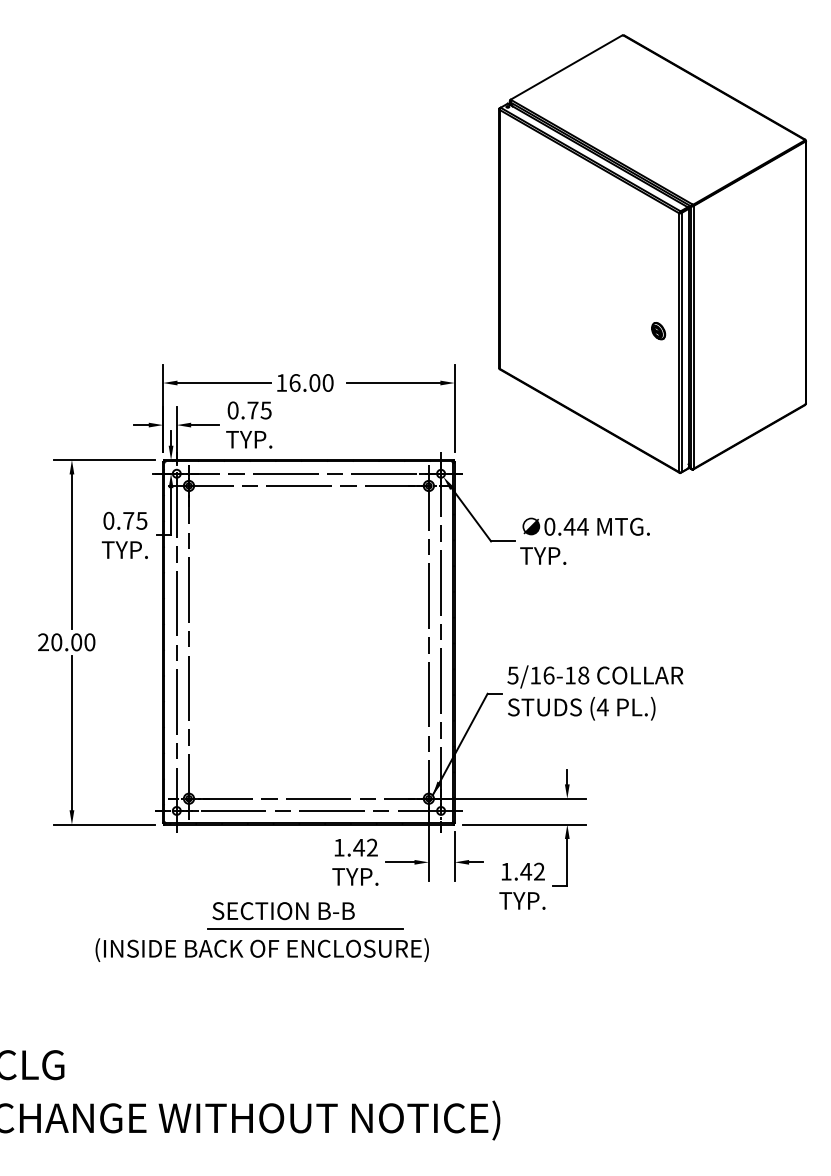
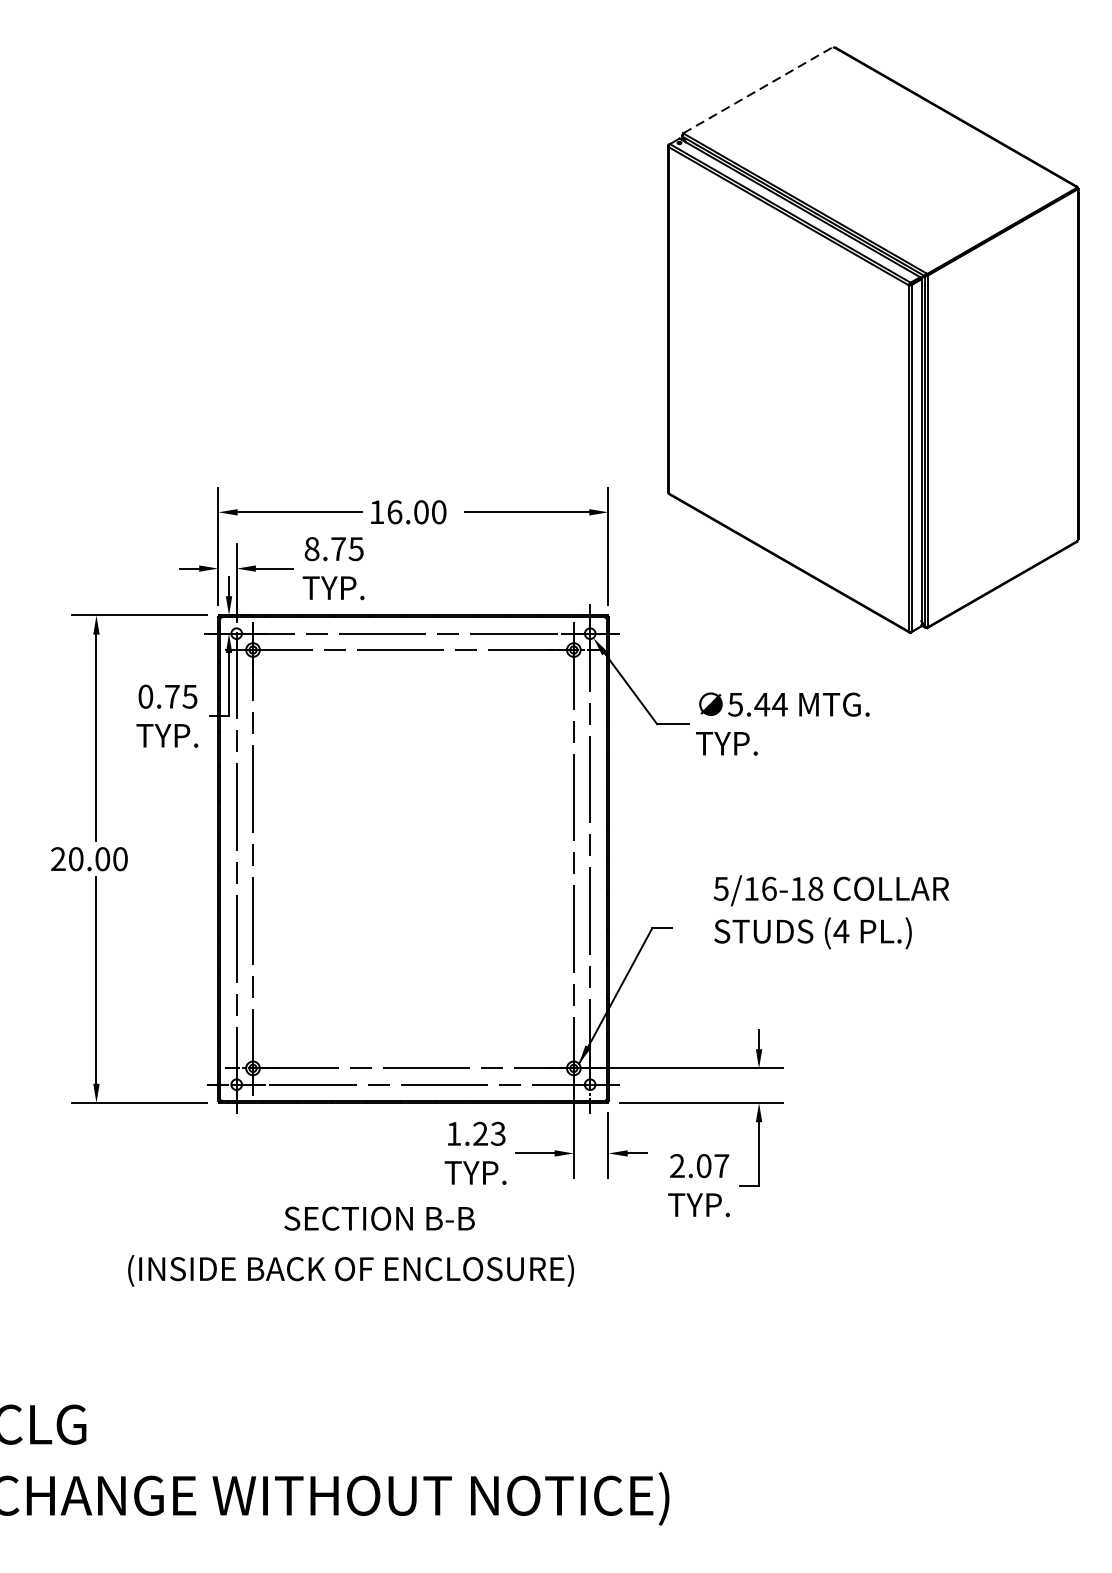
line: (566, 67) -> (757, 90), solid -> dashed
part: (658, 331) -> (881, 443), removed
text: (232, 410) -> (311, 549), 0.75 -> 8.75
text: (549, 526) -> (735, 704), 0.44 -> 5.44
text: (595, 692) -> (831, 911), moved
text: (365, 847) -> (489, 1133), 1.42 -> 1.23
text: (522, 871) -> (699, 1165), 1.42 -> 2.07
line: (304, 929) -> (407, 1243), removed

